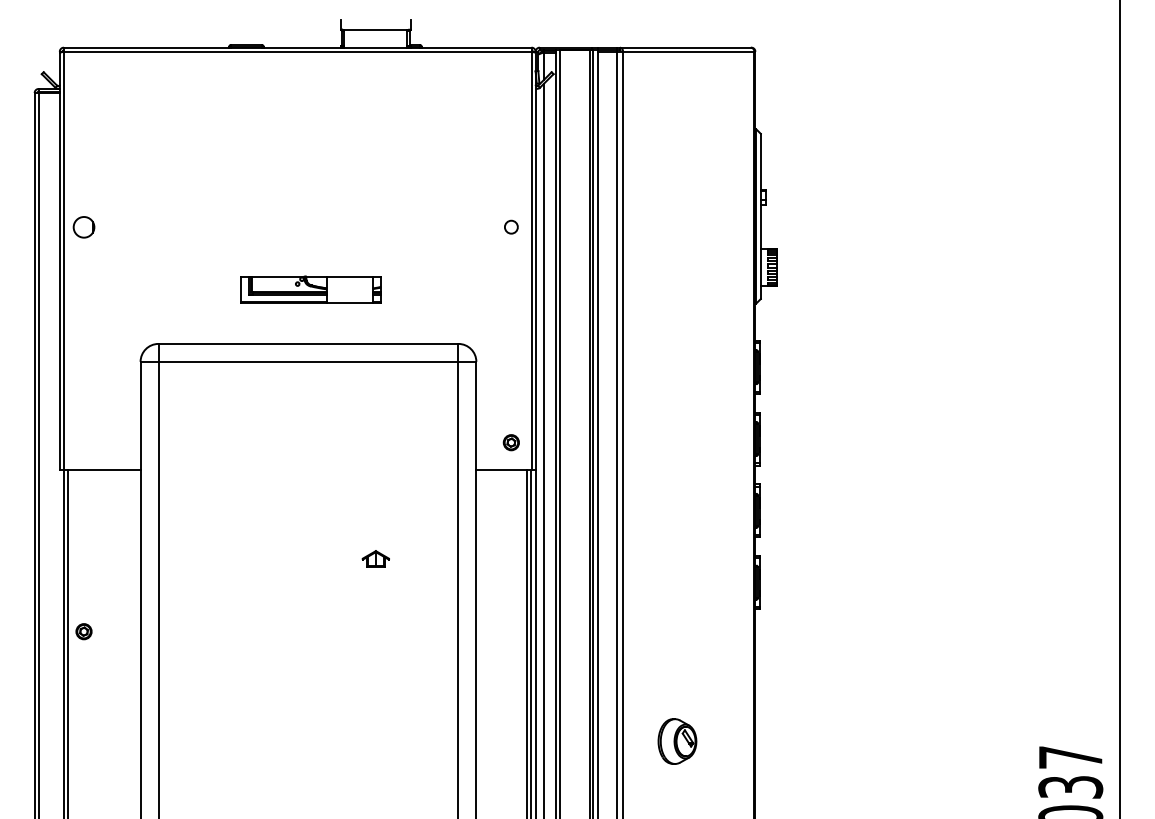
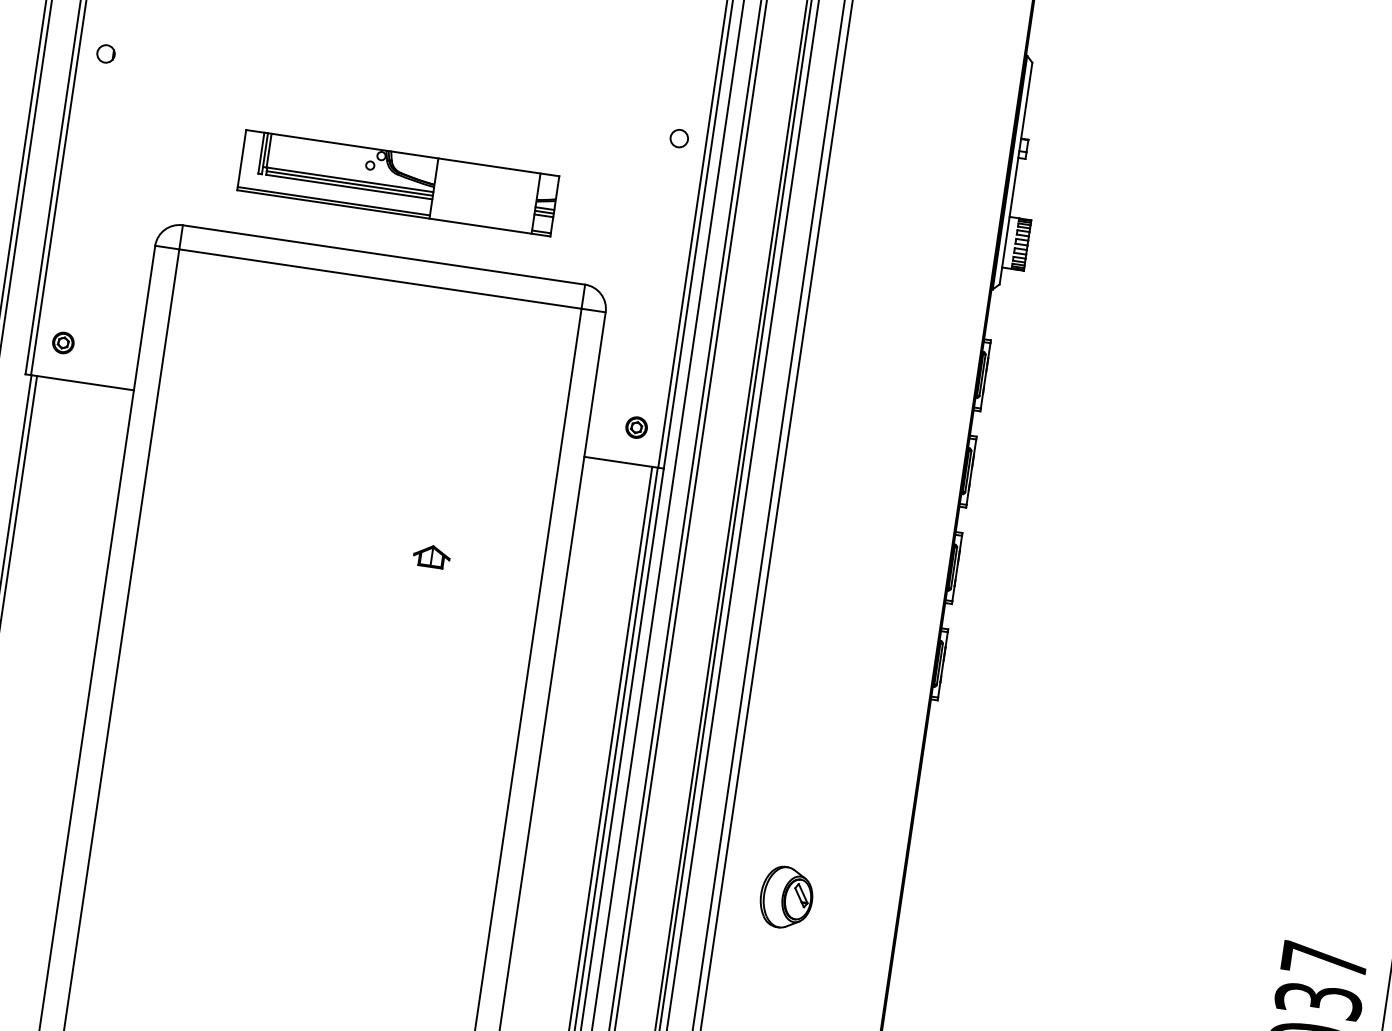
part: (83, 226) -> (105, 52), size x0.62
part: (310, 289) -> (397, 182), size x1.67
part: (83, 631) -> (62, 342), moved
part: (677, 741) -> (786, 897), moved

